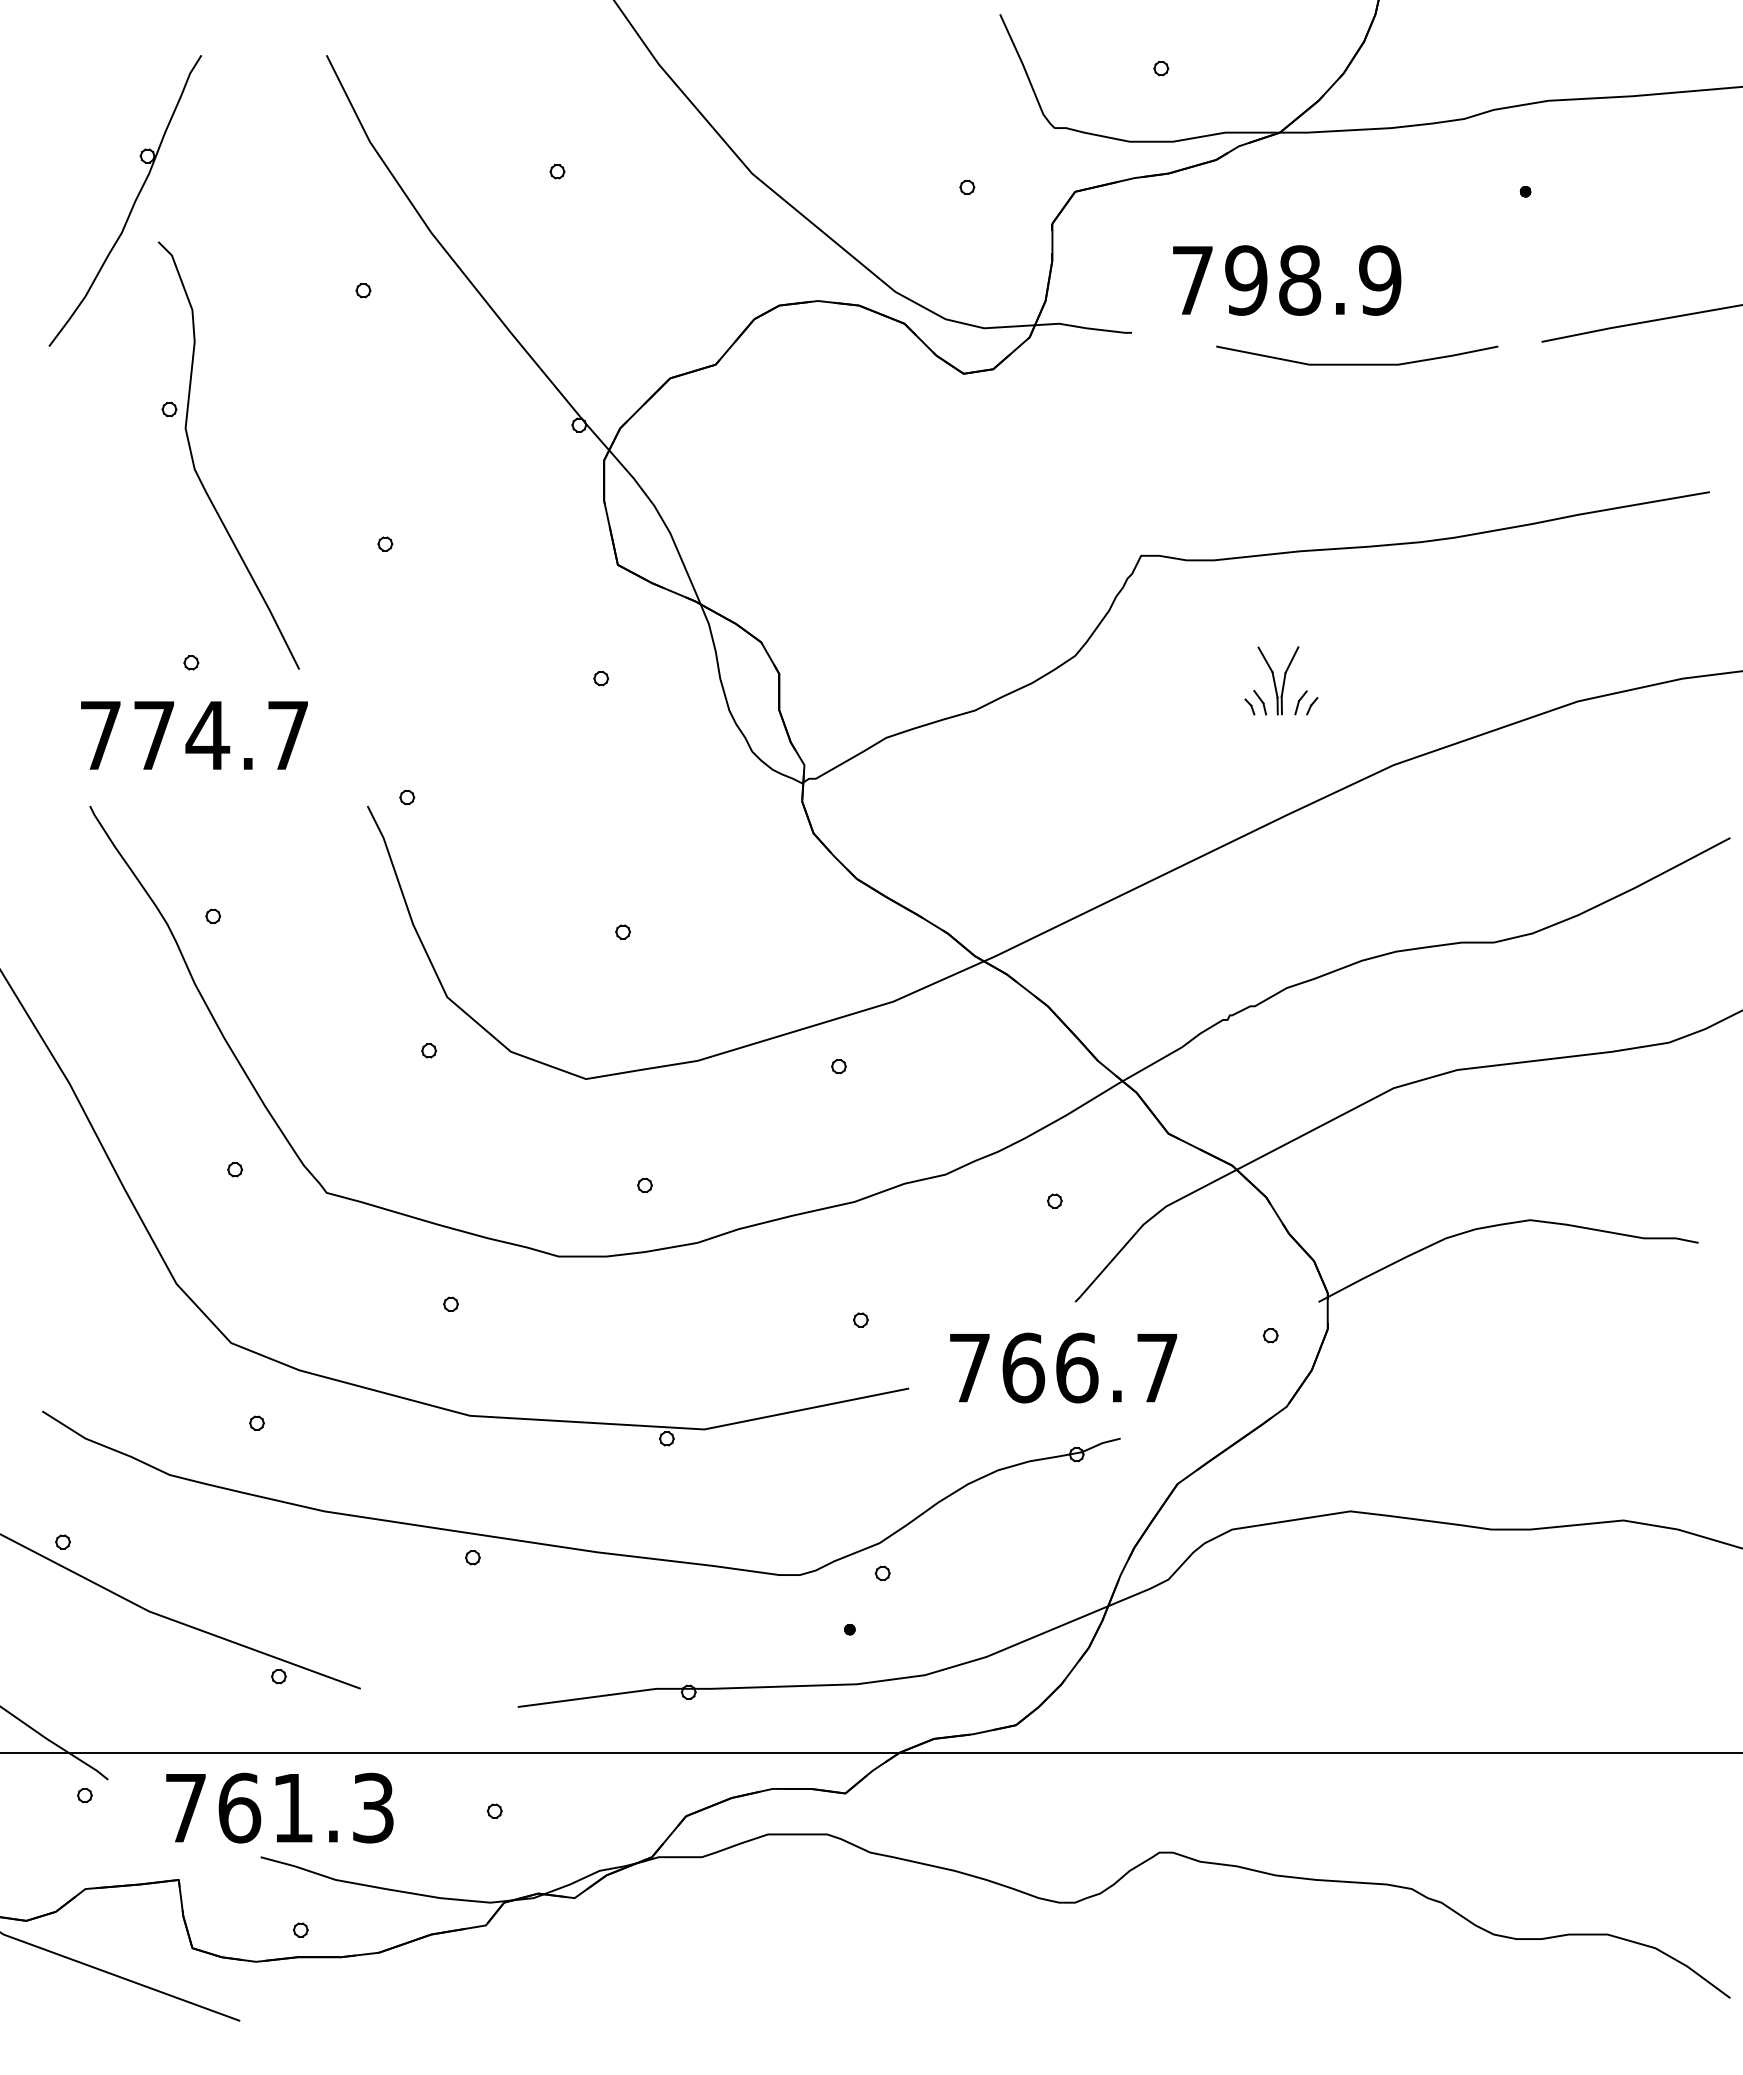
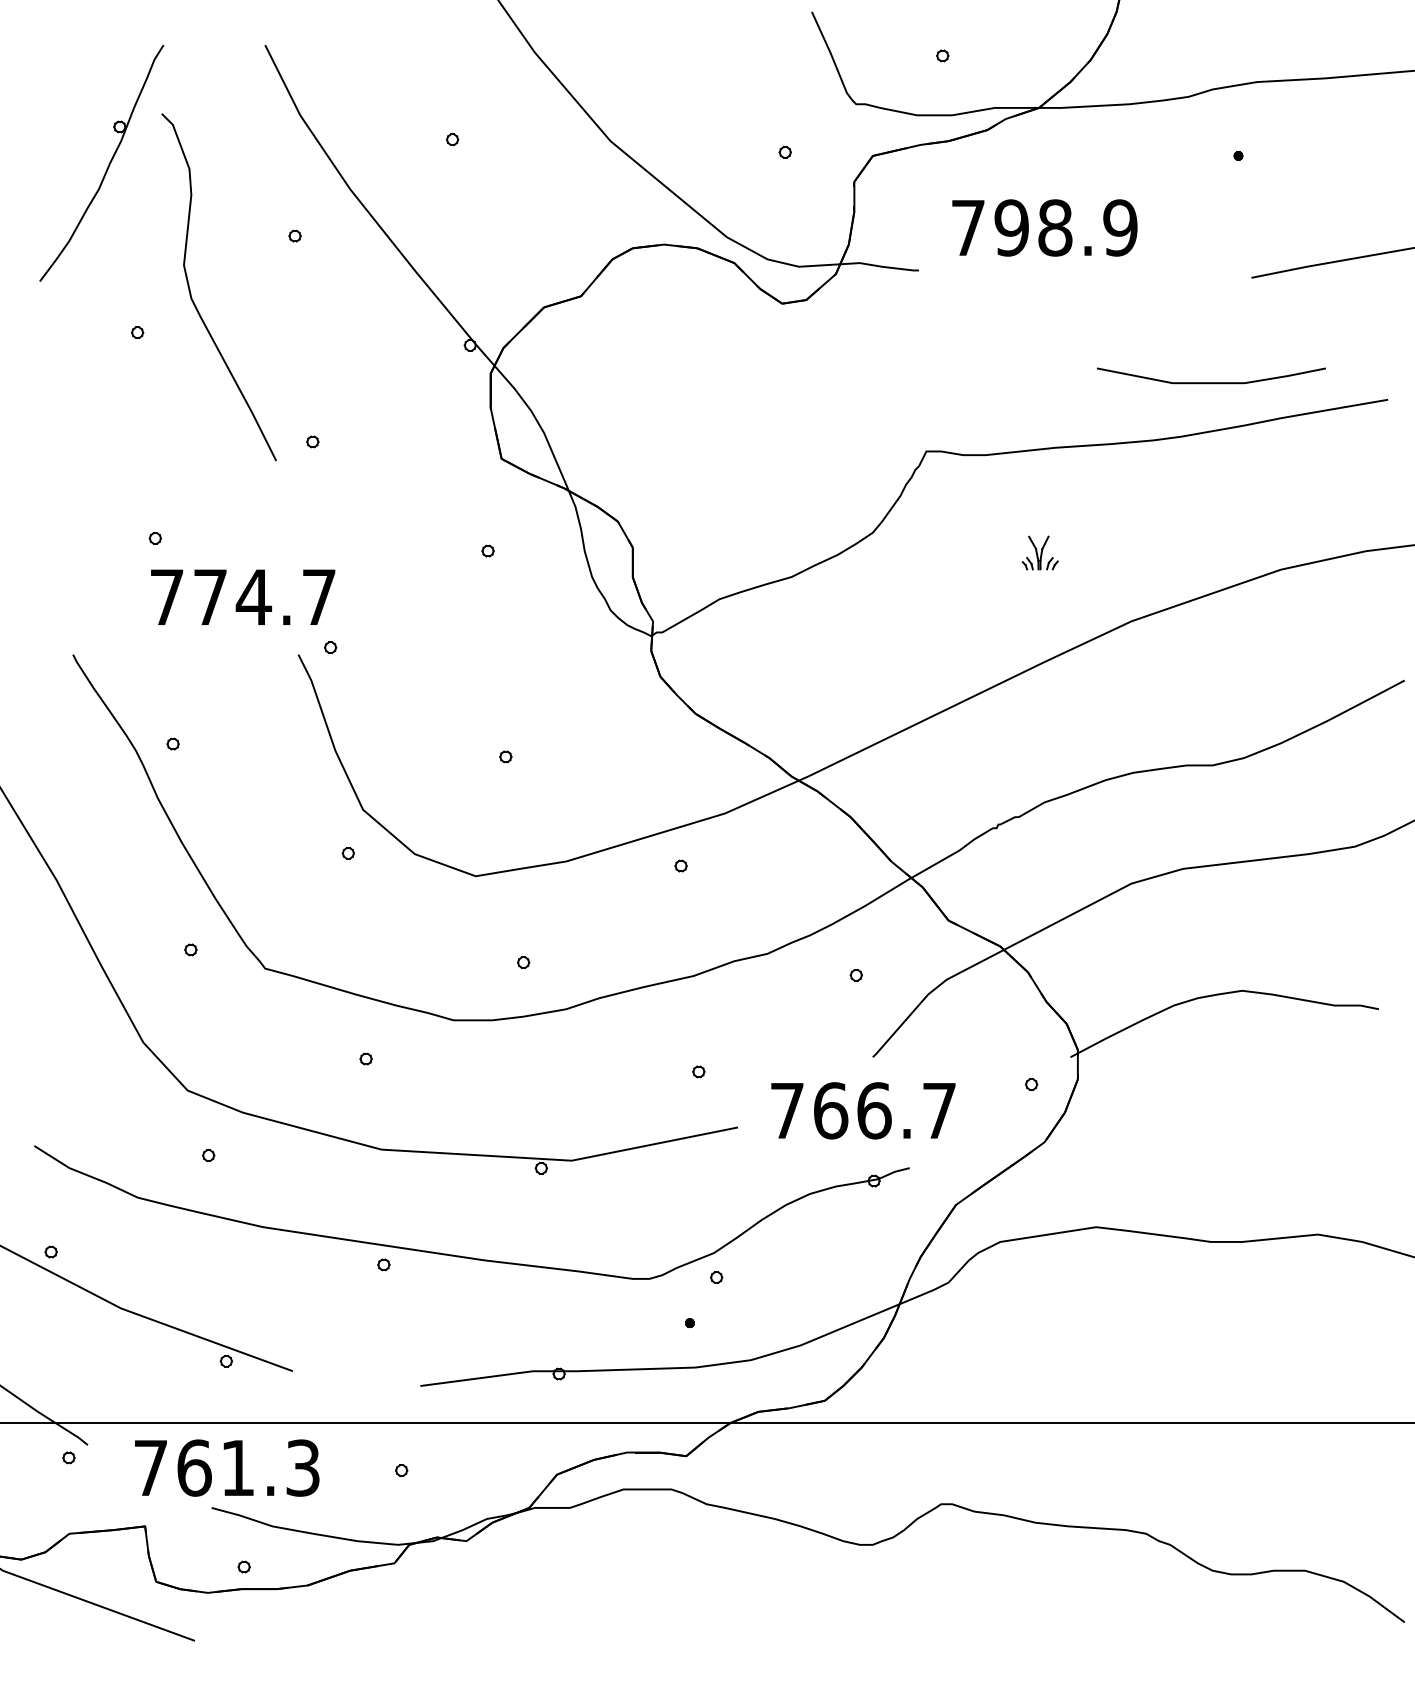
line: (1357, 363) -> (1211, 382), moved
curve: (194, 462) -> (191, 292), moved
part: (1281, 680) -> (1040, 552), size x0.6
text: (194, 735) -> (243, 597), moved

